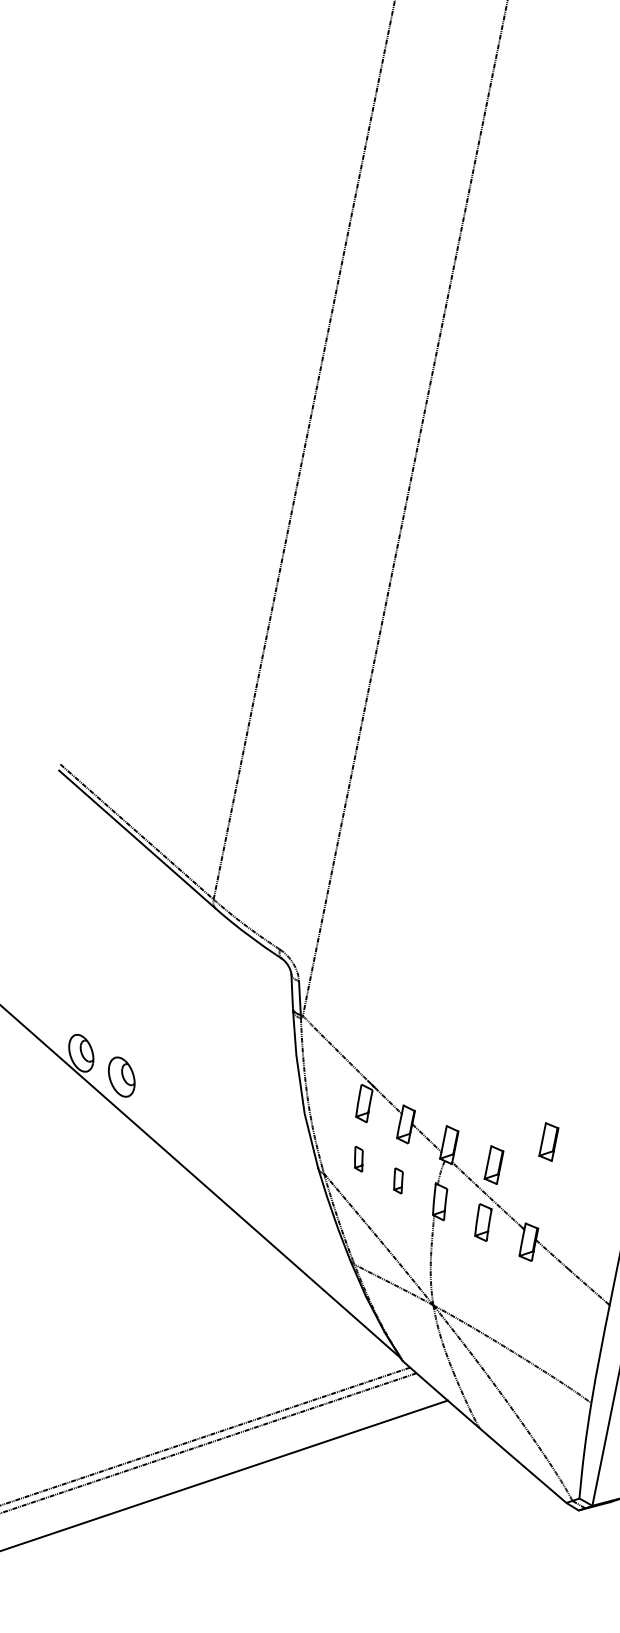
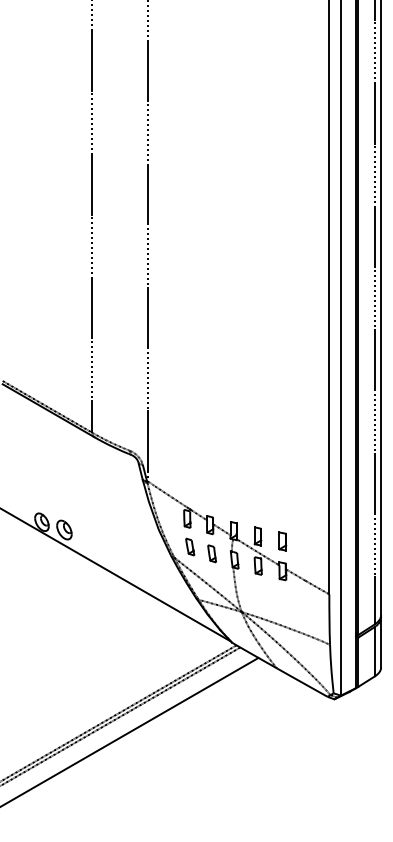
part: (548, 1141) -> (282, 541), moved
part: (359, 1158) -> (190, 546), size x1.43
part: (397, 1179) -> (211, 553), size x1.43

